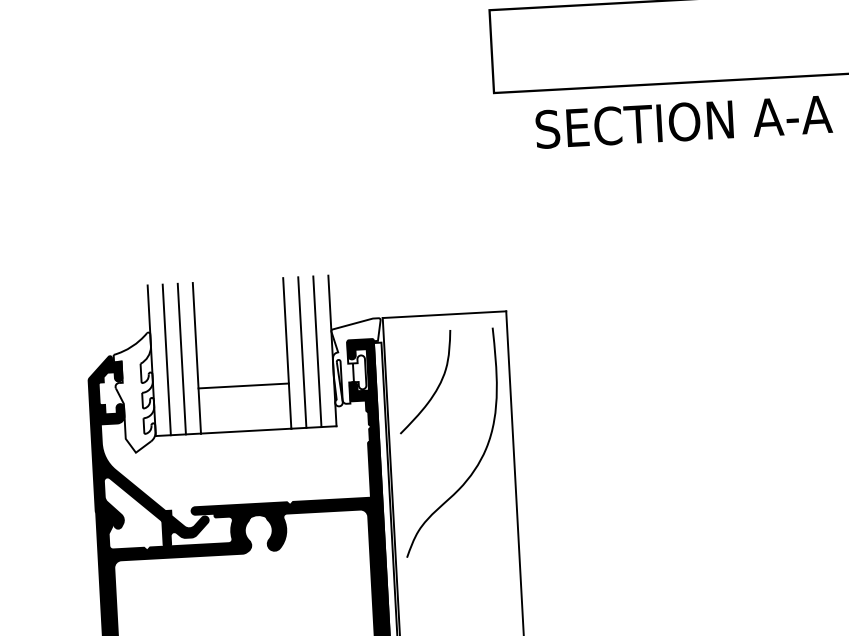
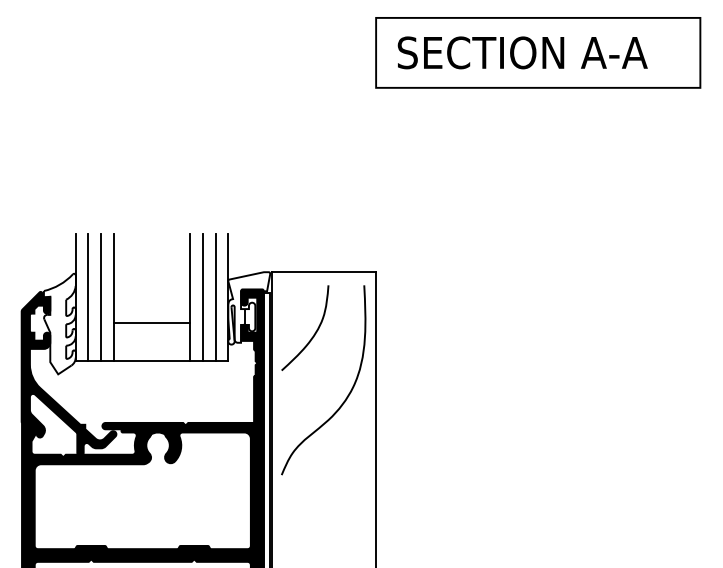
text: (683, 121) -> (522, 52), moved

